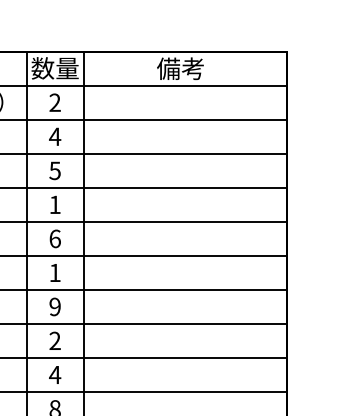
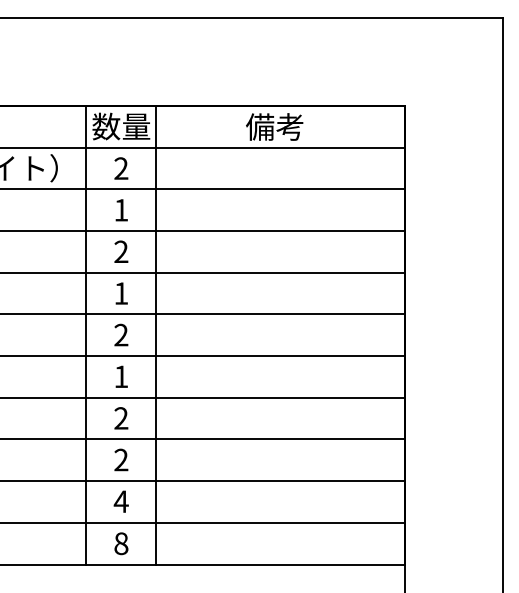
text: (54, 137) -> (120, 210), 4 -> 1
text: (55, 170) -> (121, 251), 5 -> 2
text: (55, 238) -> (121, 334), 6 -> 2
text: (55, 306) -> (121, 418), 9 -> 2

